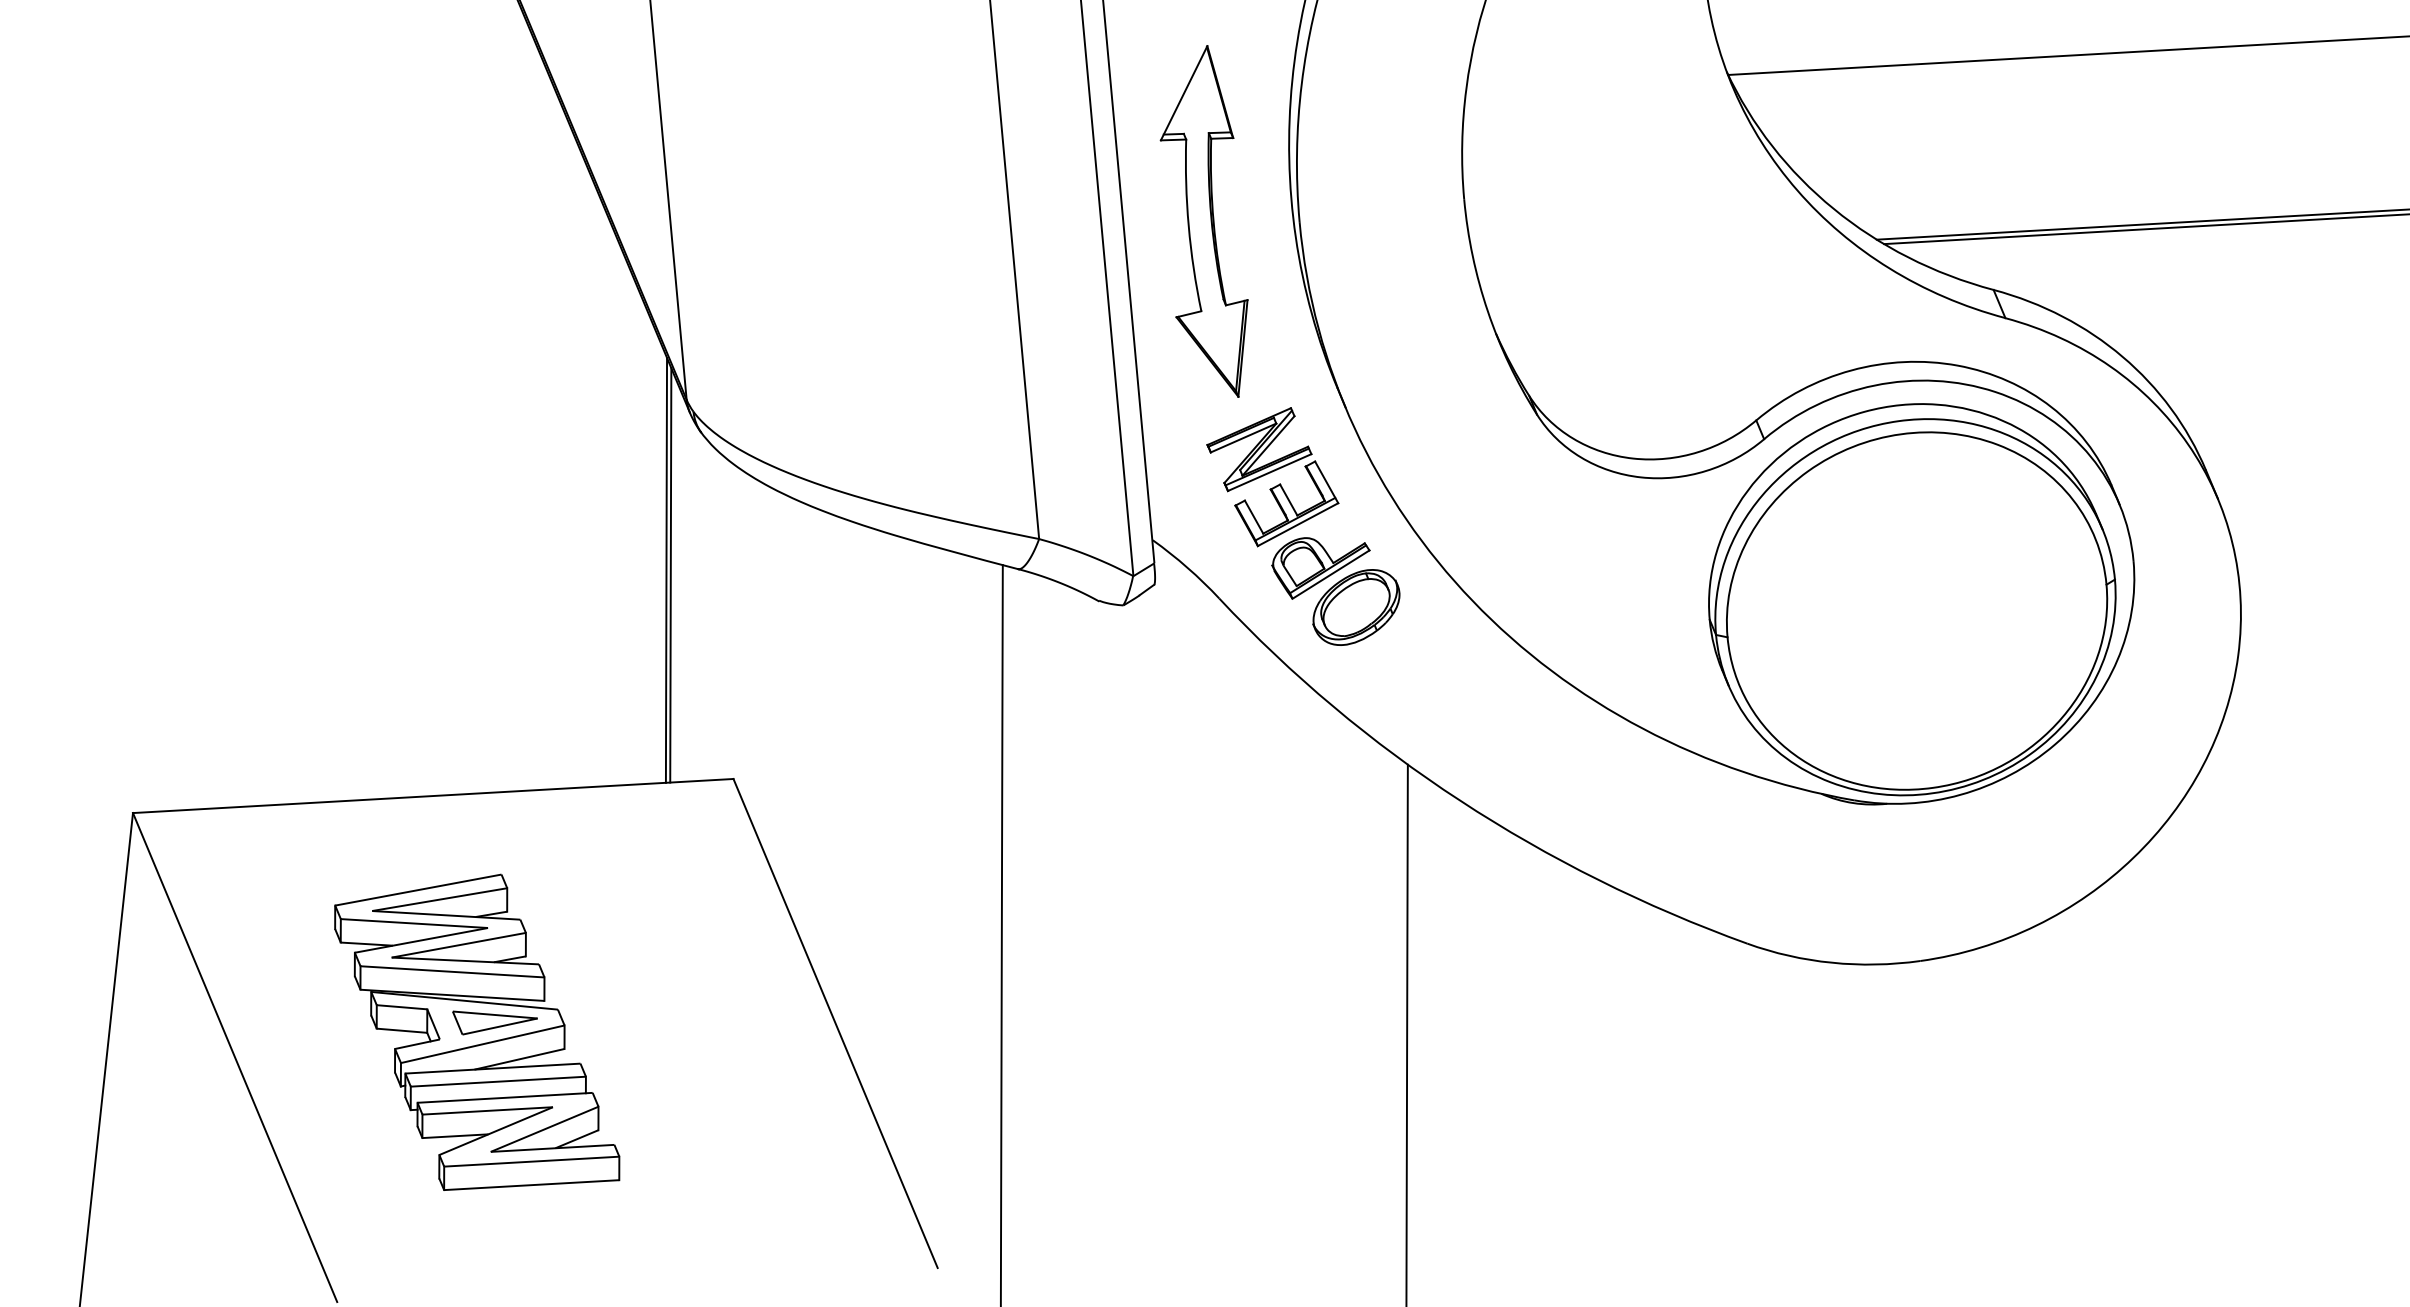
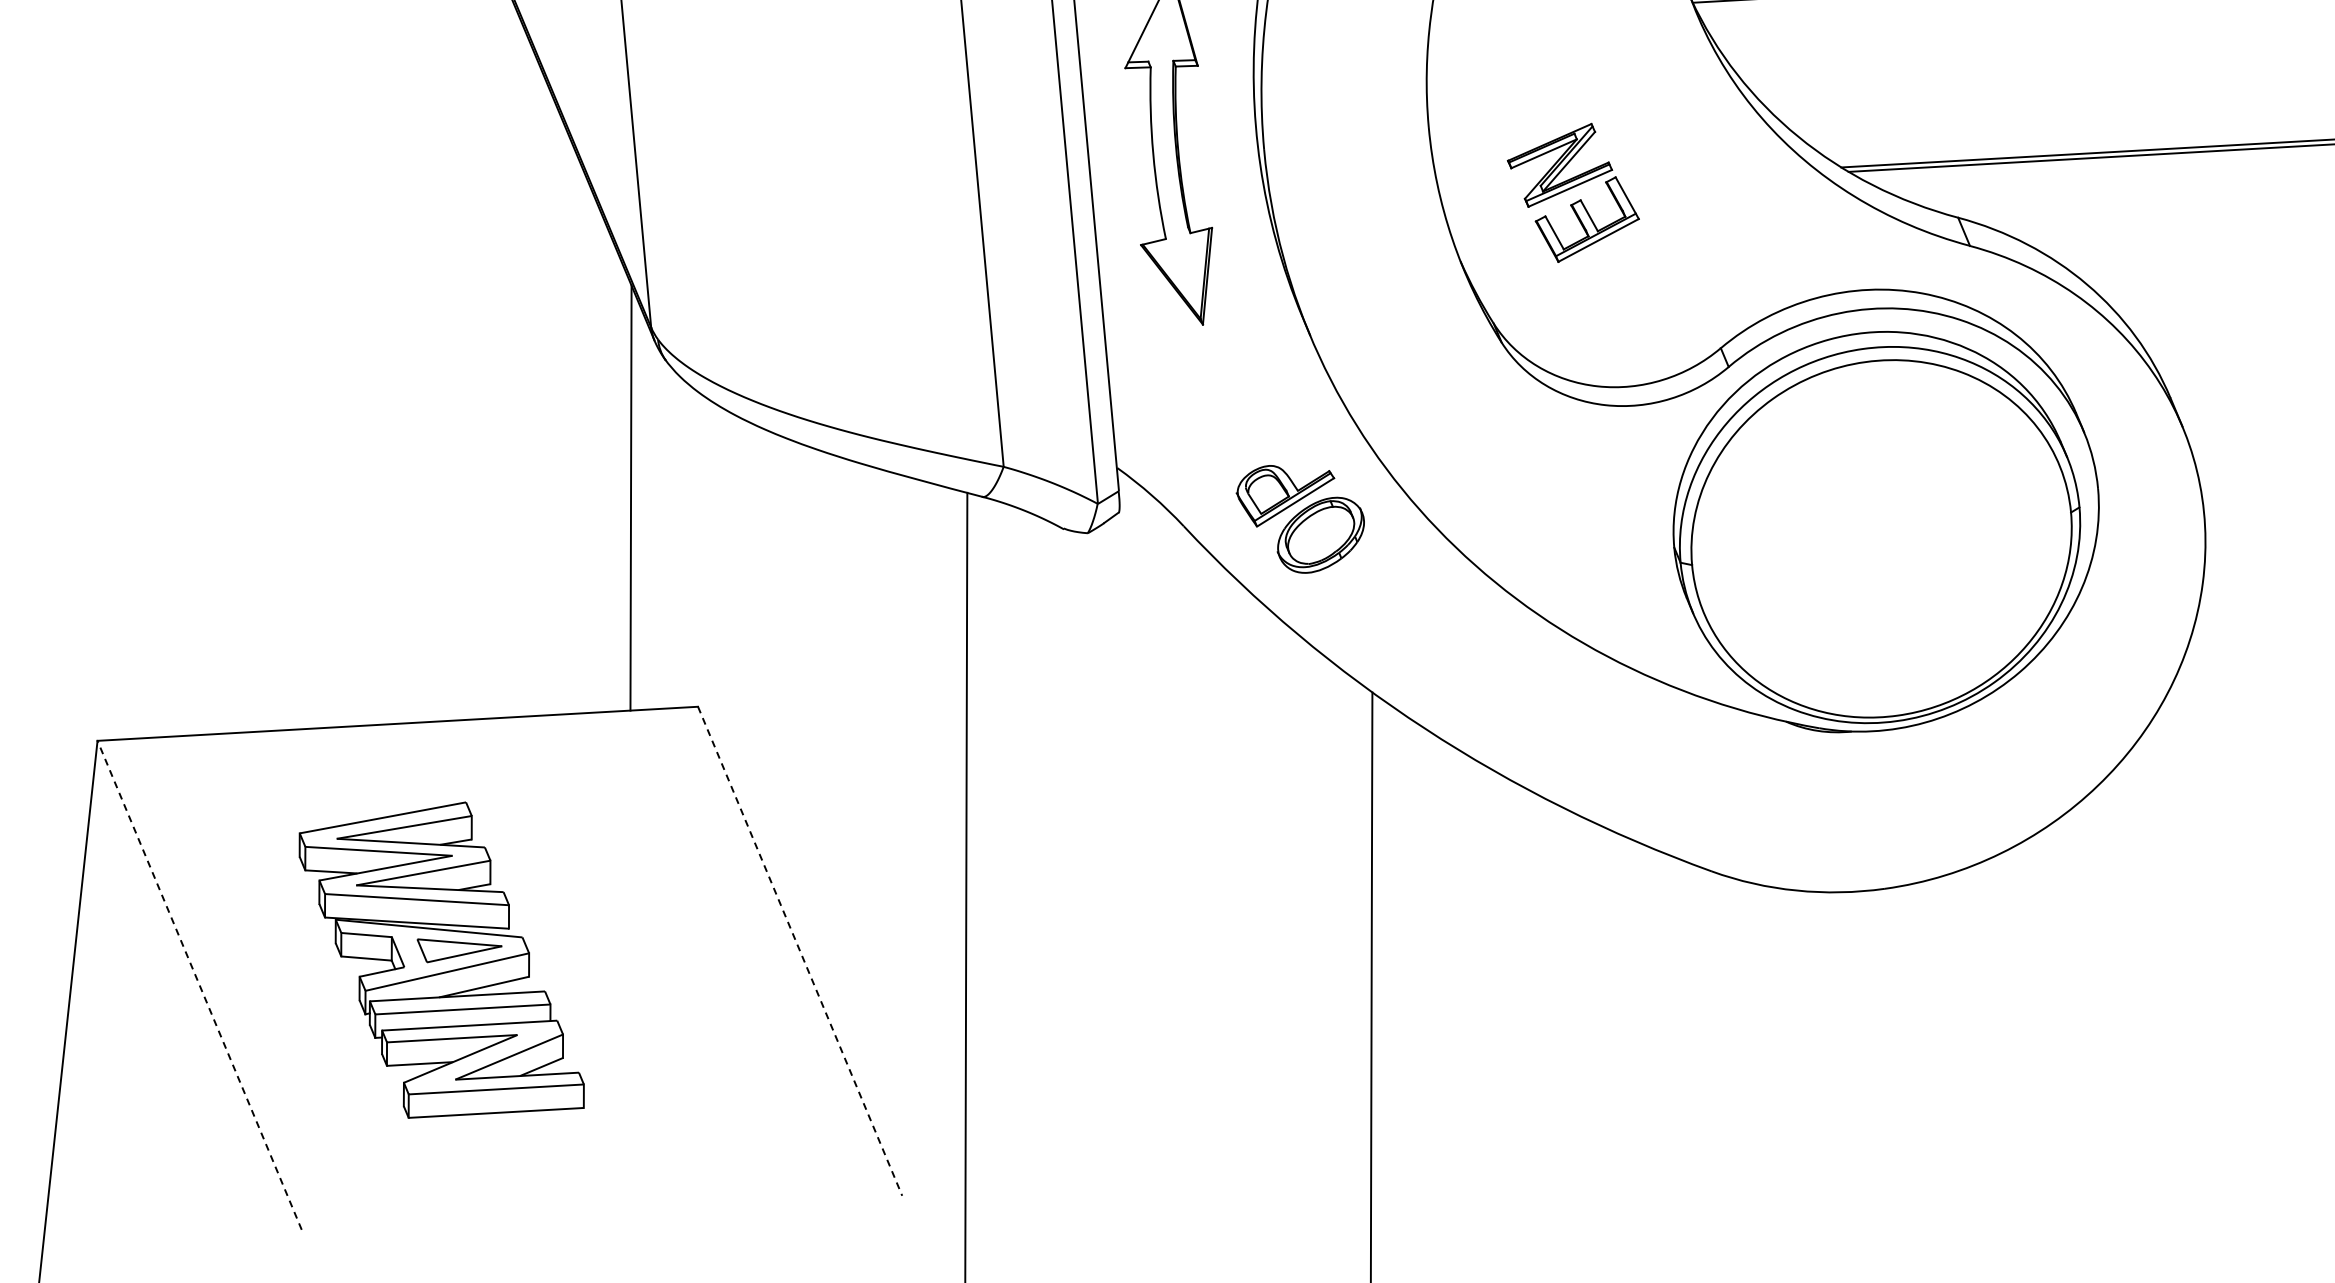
part: (1272, 477) -> (1573, 193), moved
line: (670, 575) -> (635, 503), removed
line: (835, 1023) -> (800, 951), solid -> dashed
line: (235, 1057) -> (200, 985), solid -> dashed

